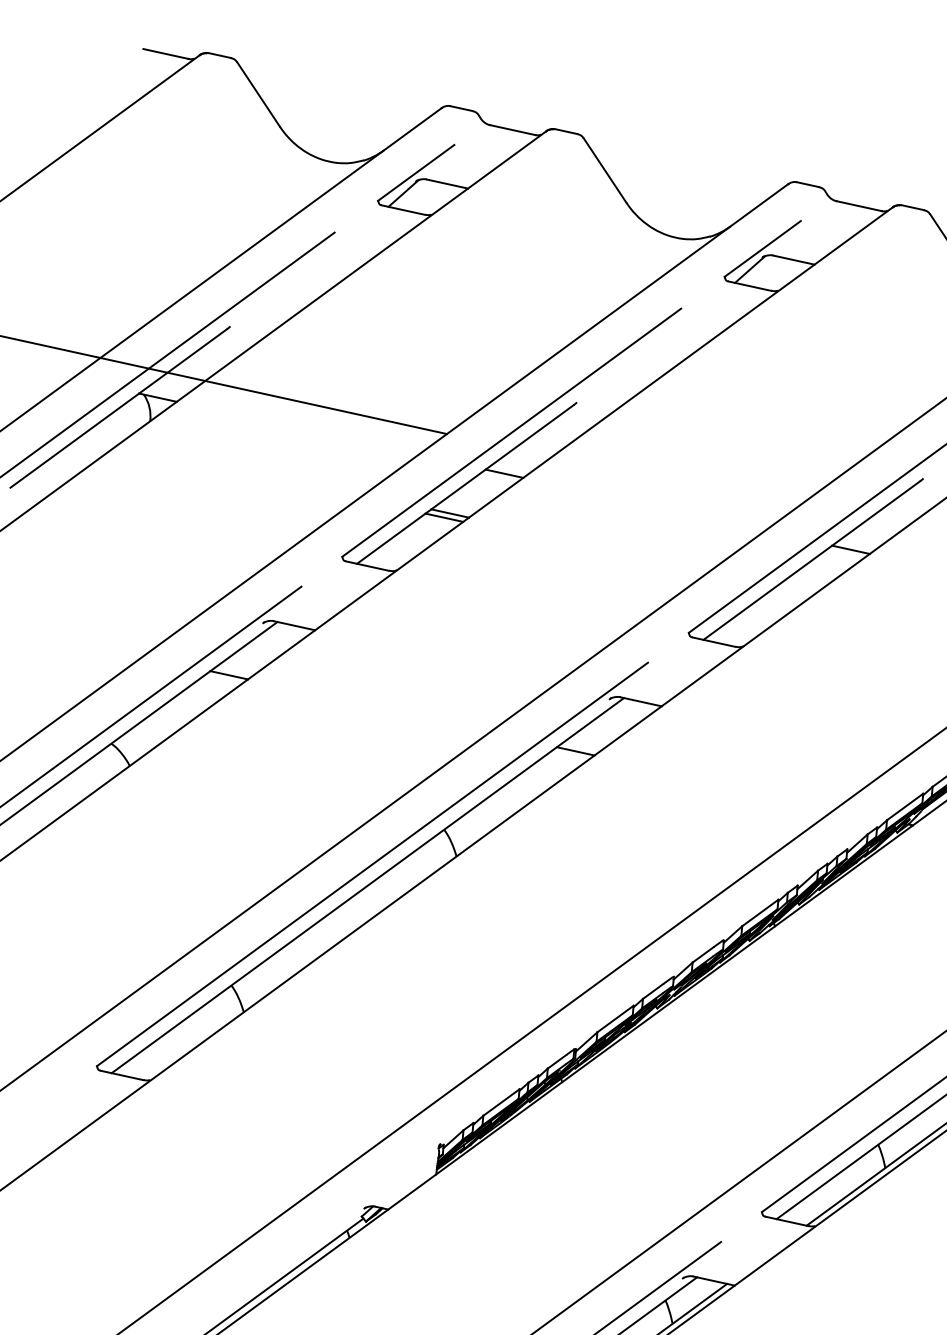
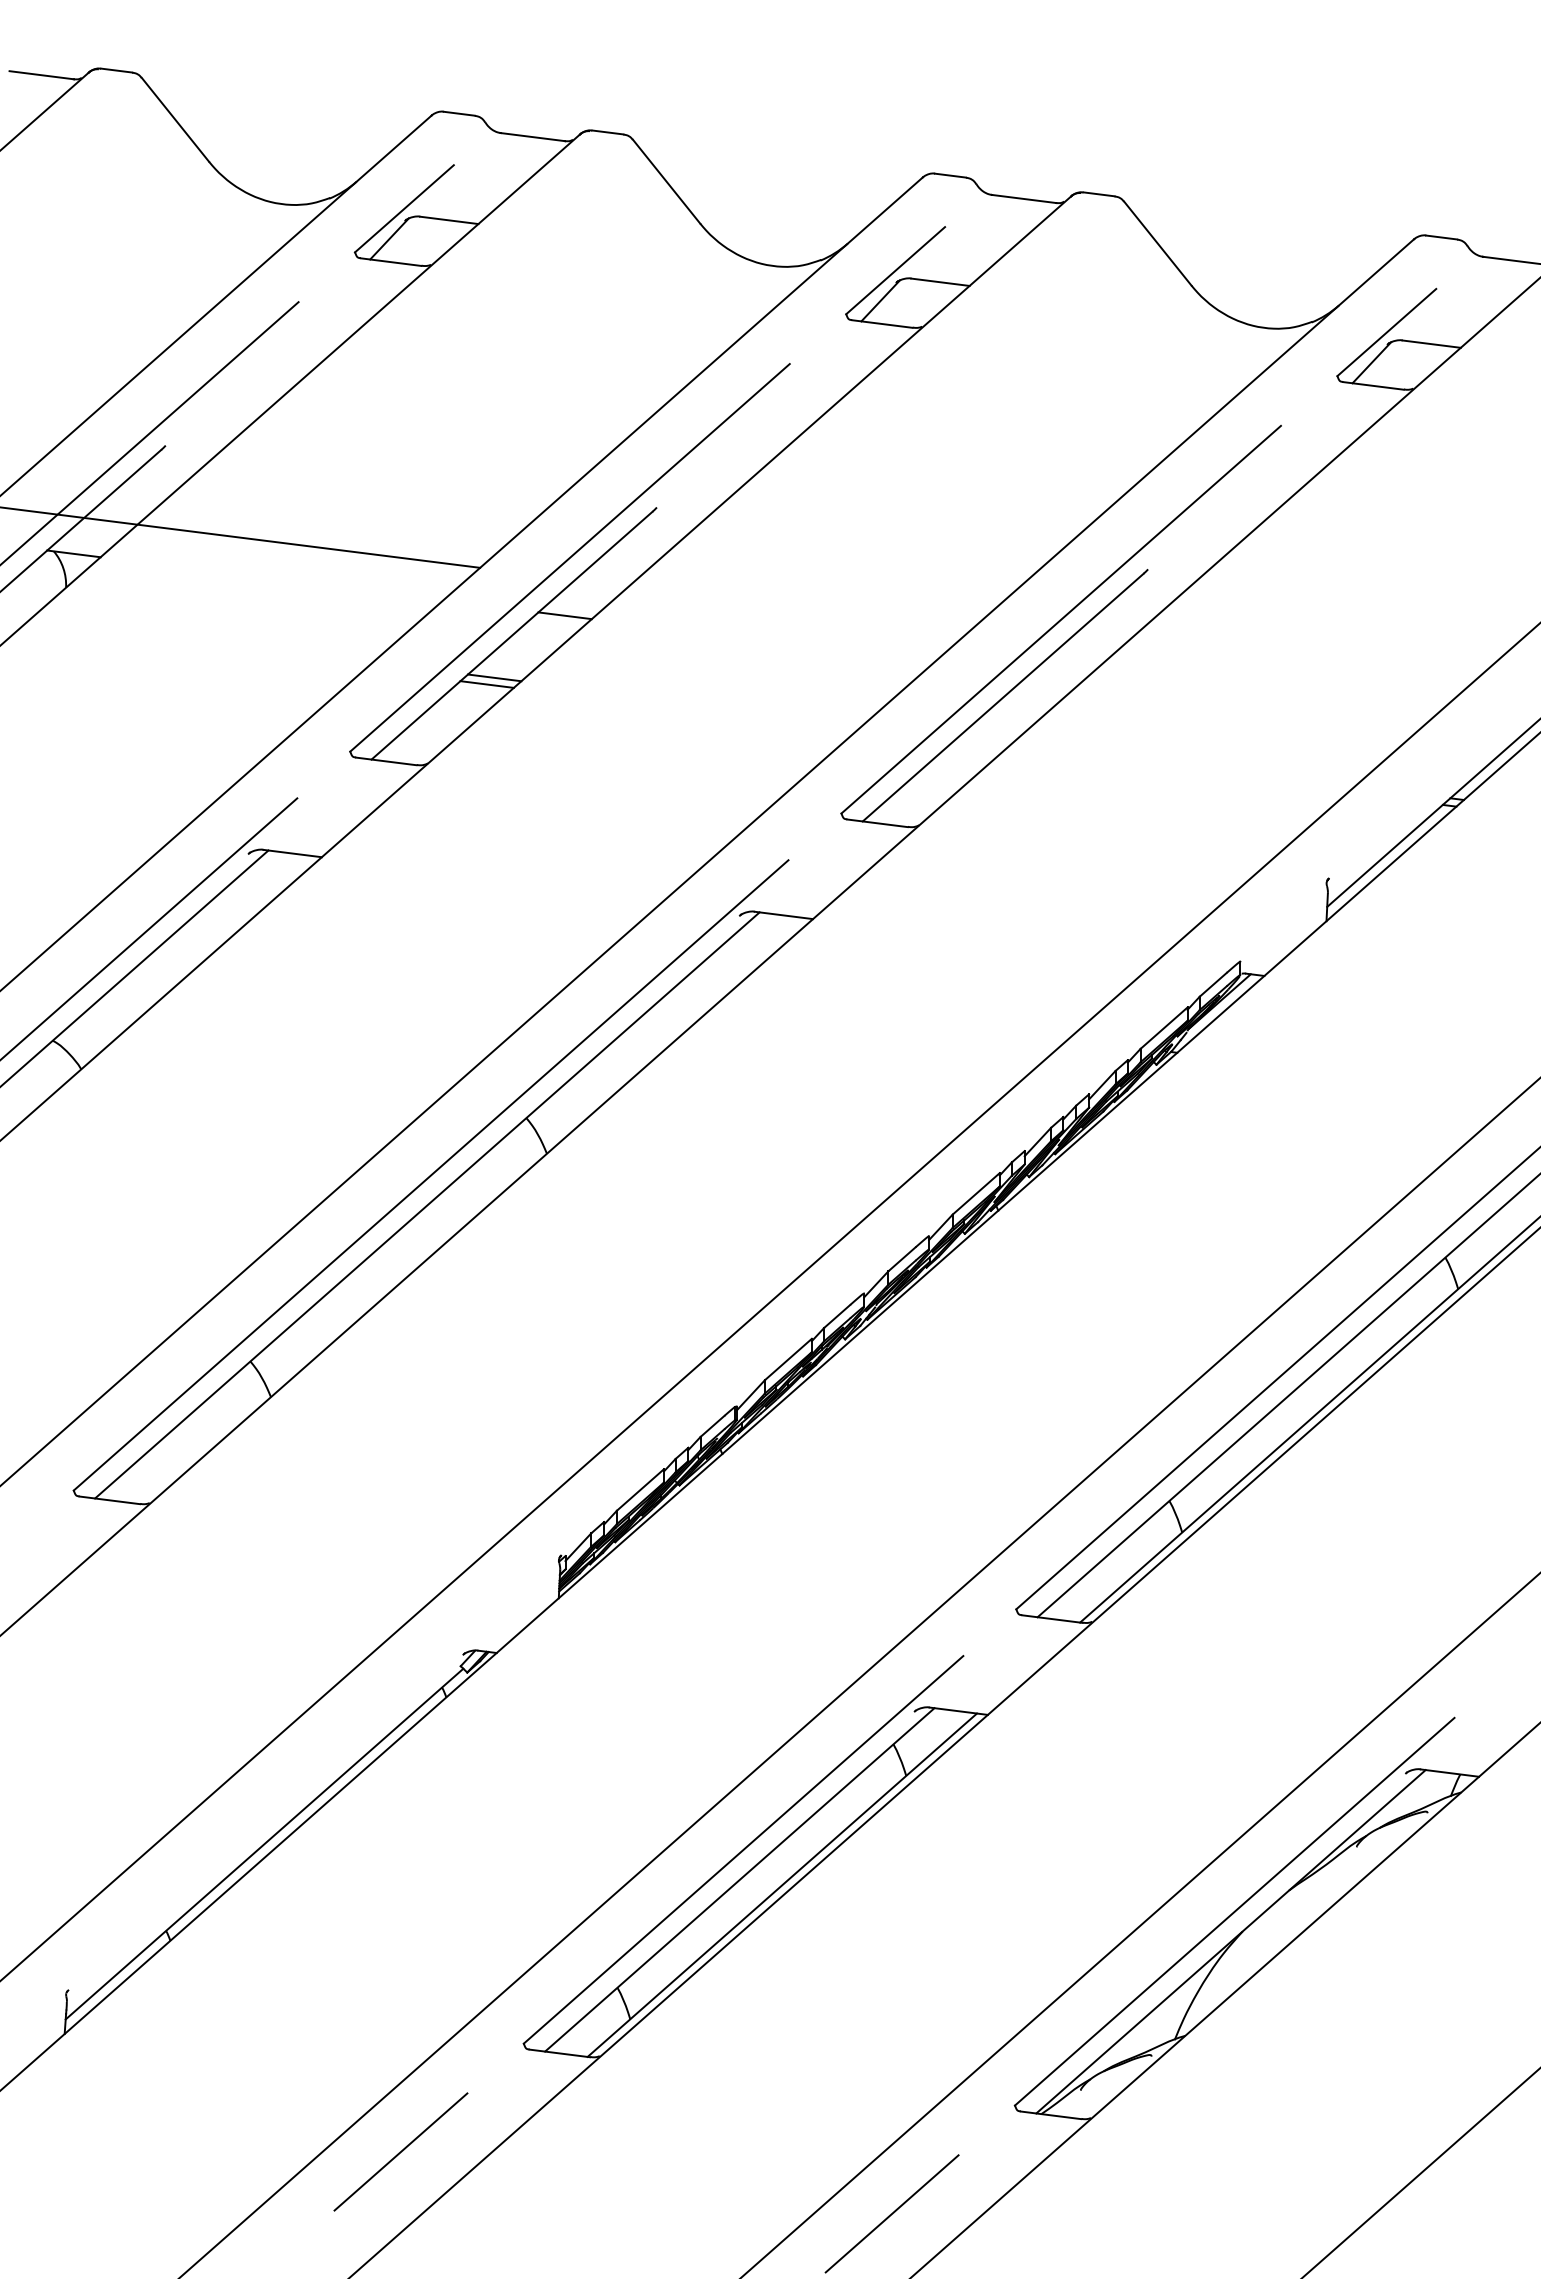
line: (851, 549) -> (1056, 677), removed
line: (228, 675) -> (207, 930), removed
line: (575, 751) -> (698, 992), removed

